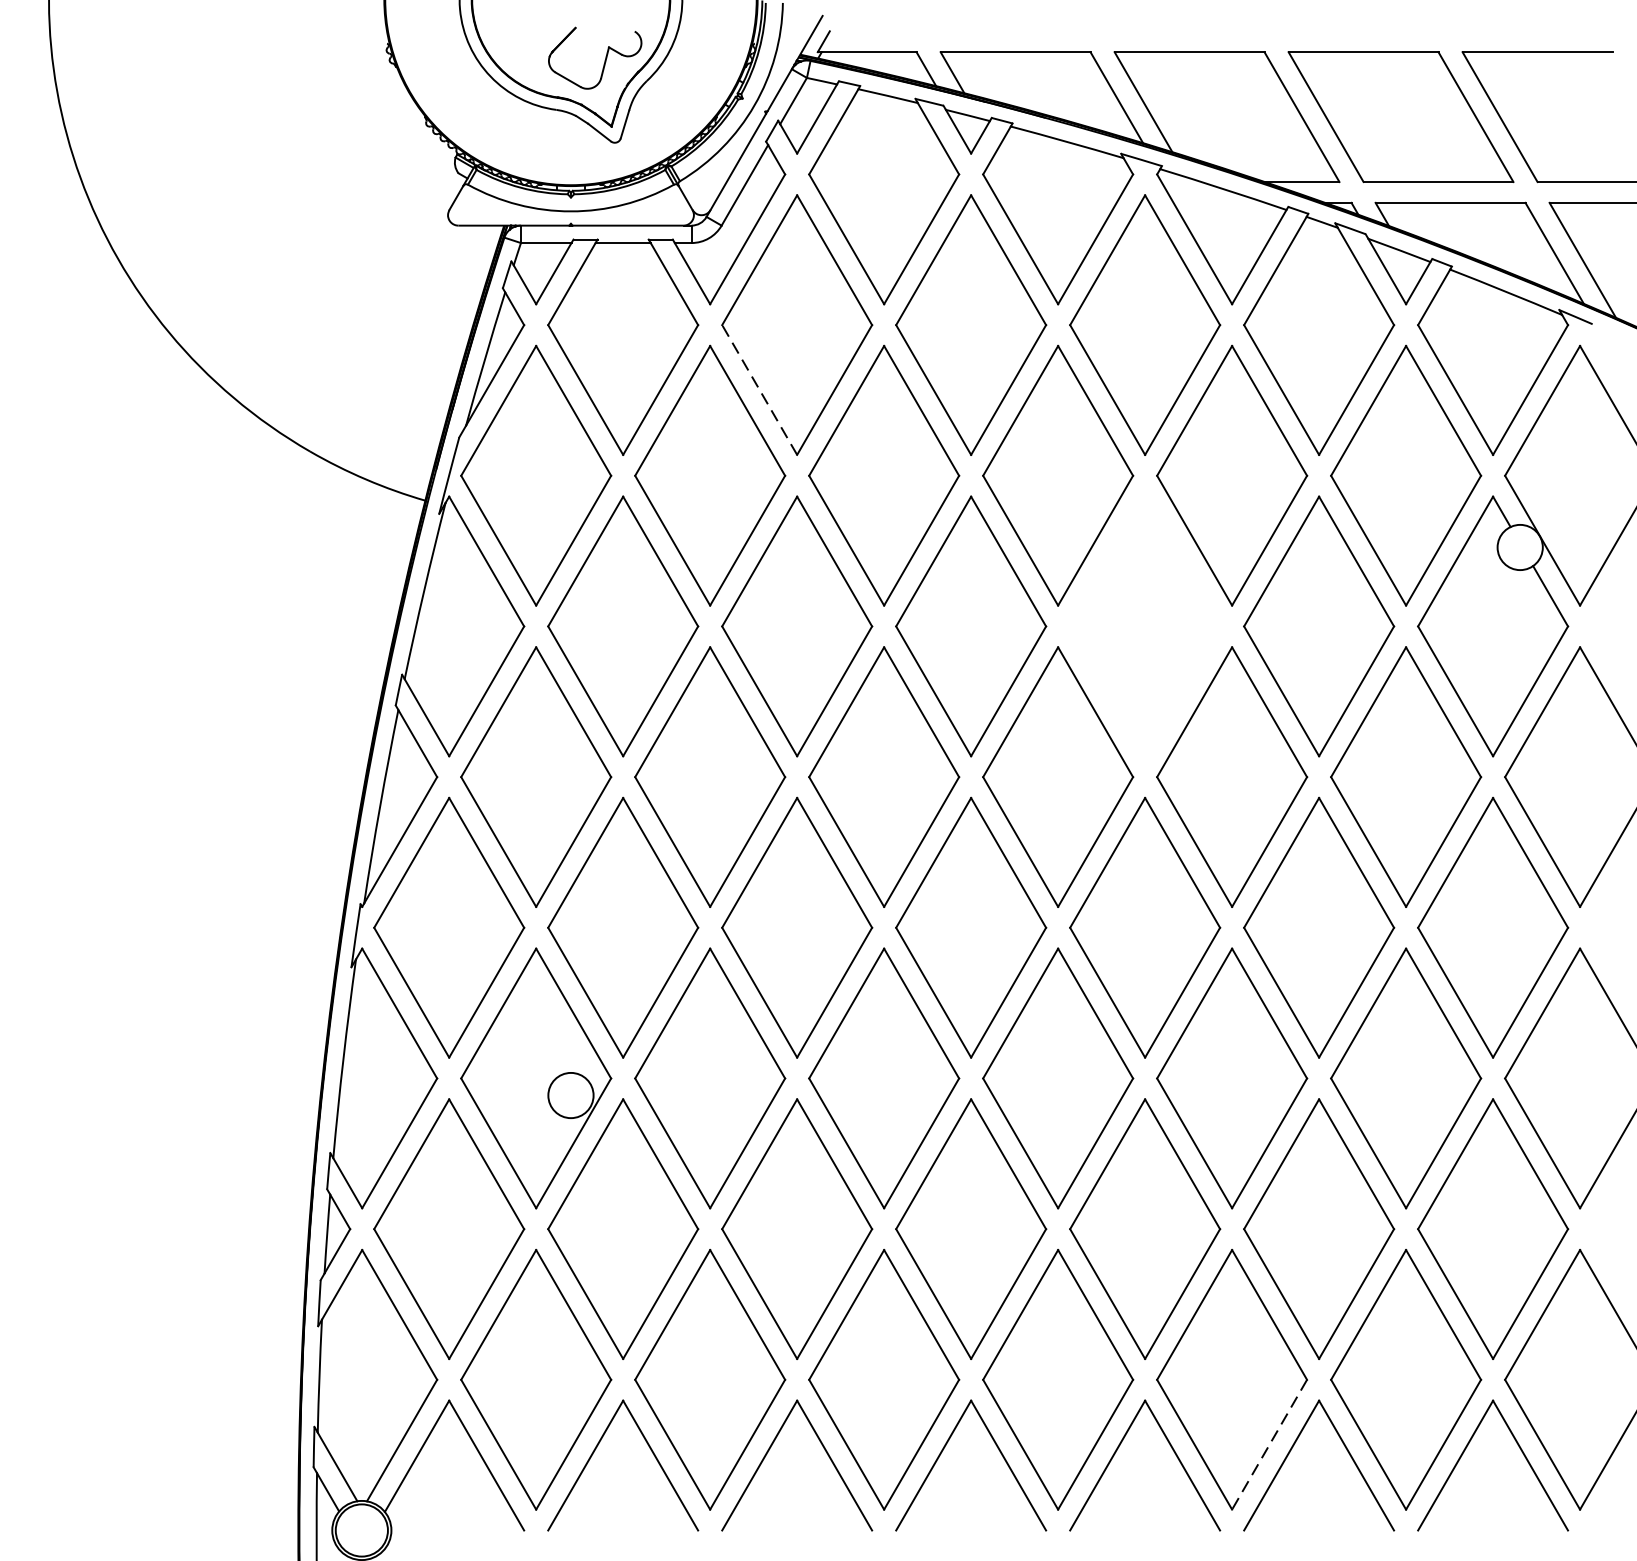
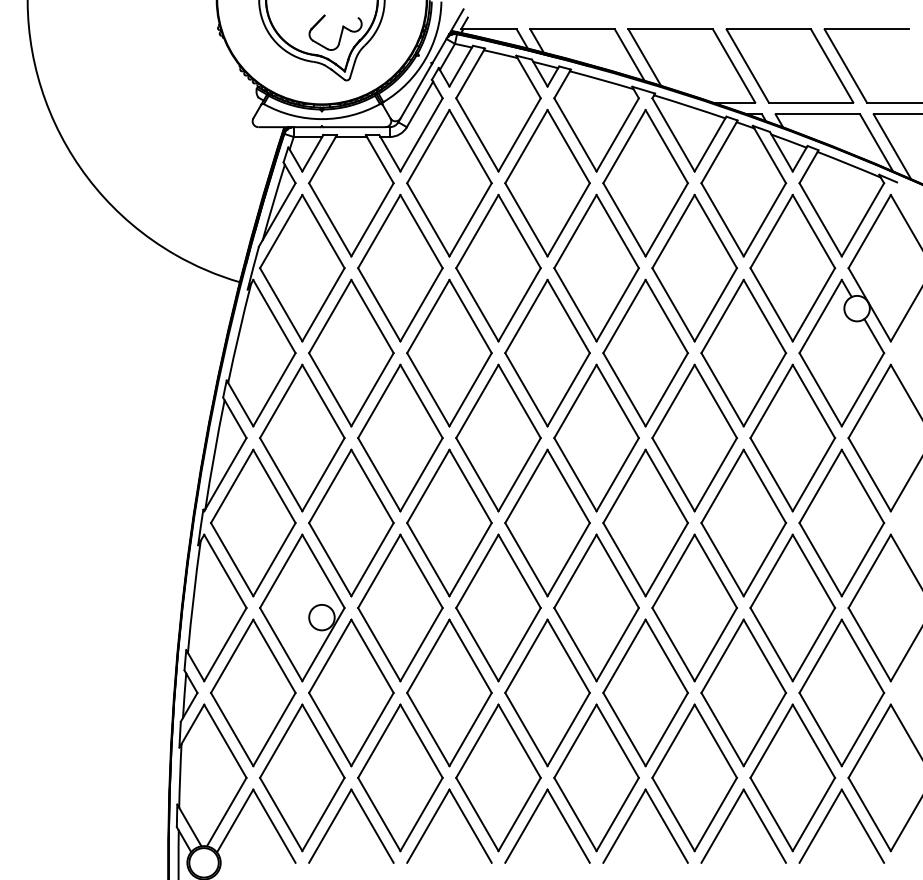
line: (759, 389) -> (428, 219), dashed -> solid
part: (1144, 625) -> (645, 352), added
line: (1269, 1444) -> (715, 814), dashed -> solid

